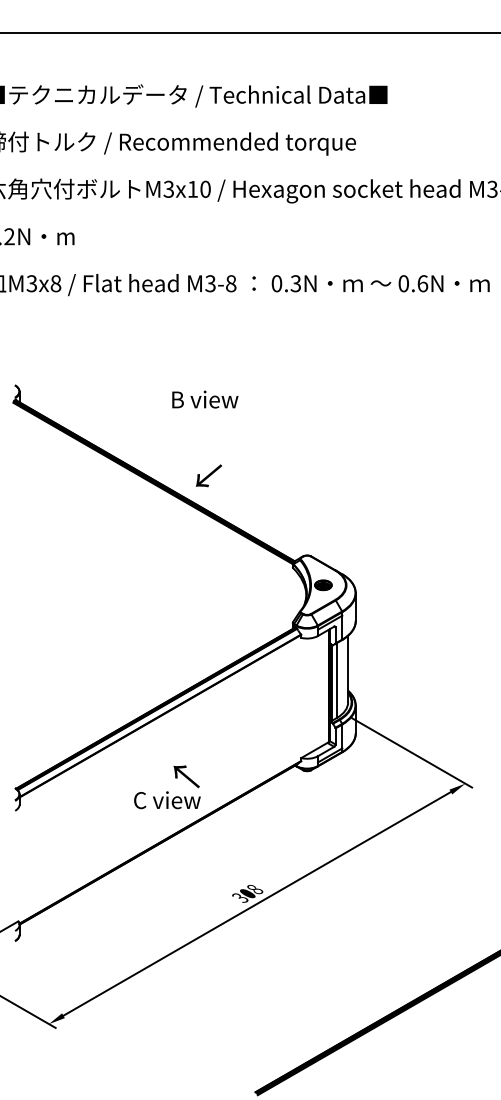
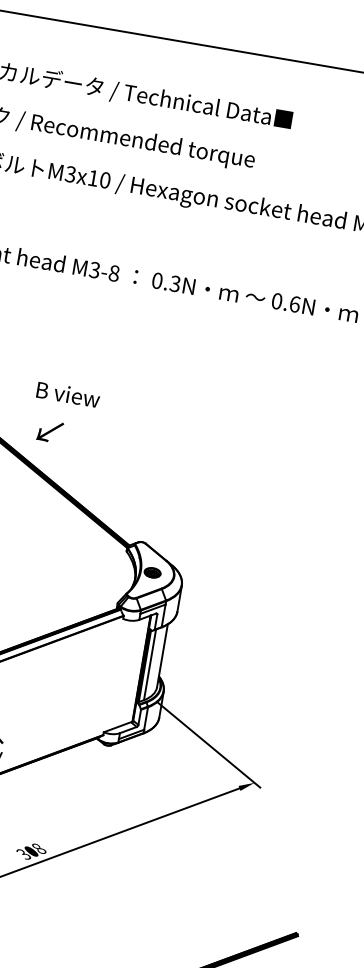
text: (205, 399) -> (68, 394), moved
text: (208, 475) -> (49, 431), moved

